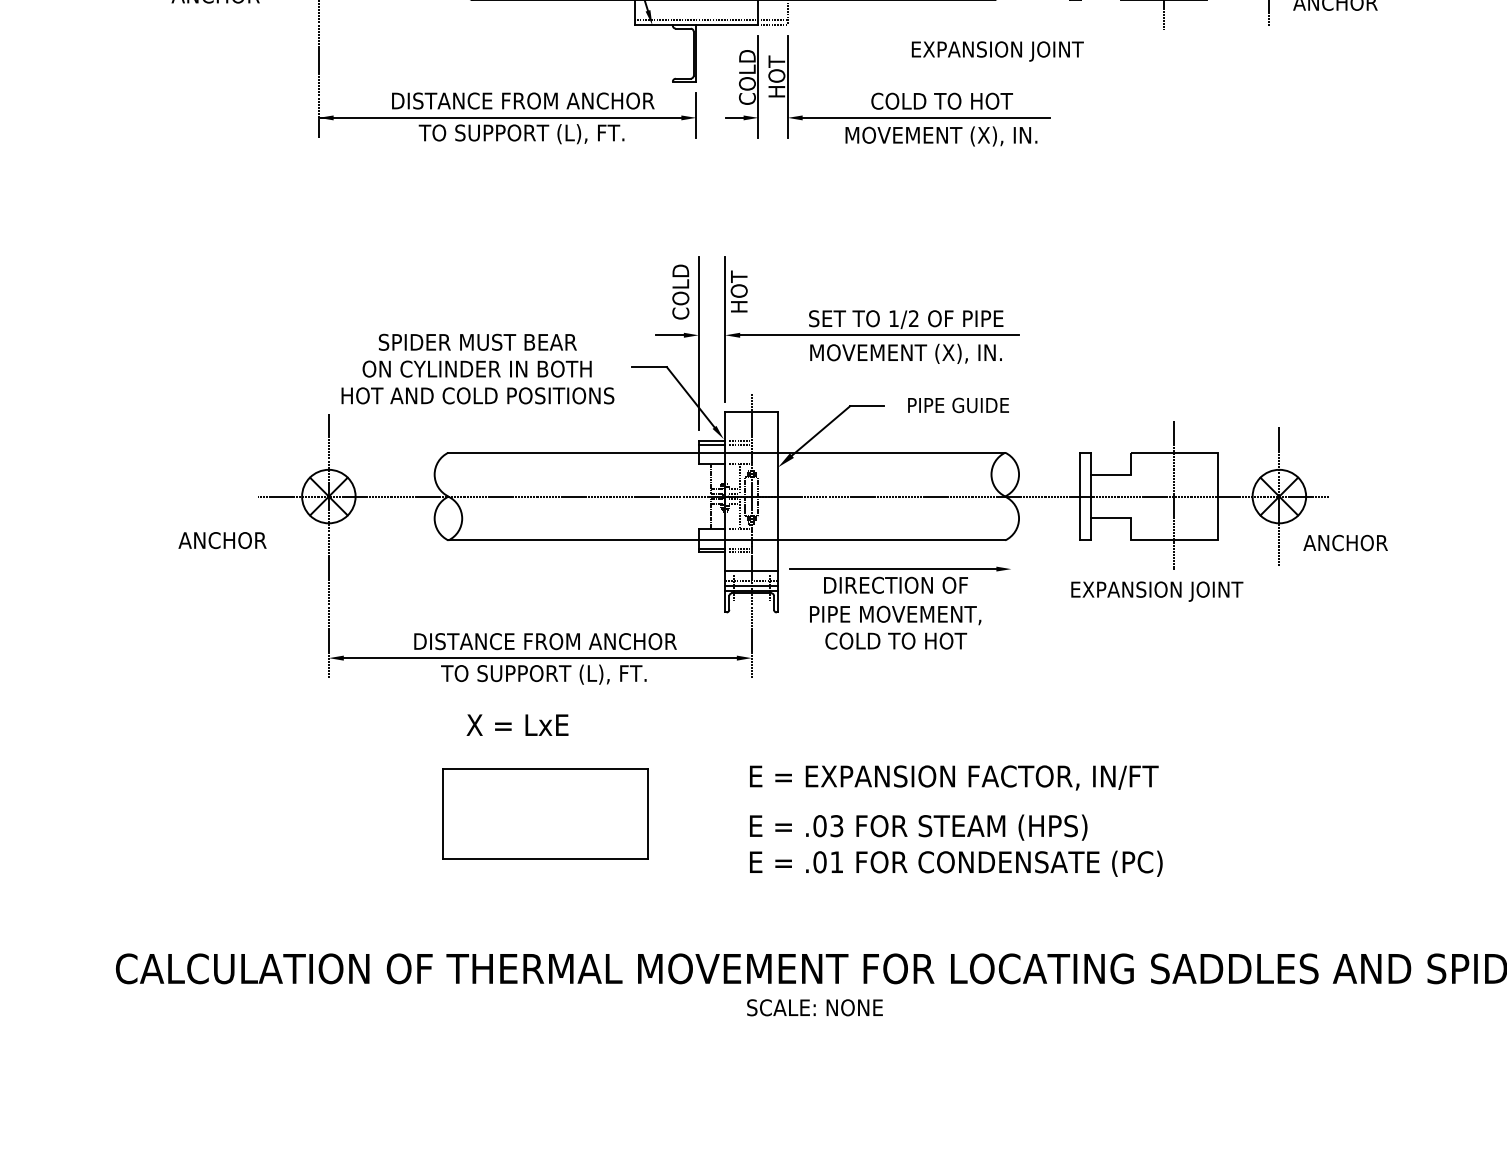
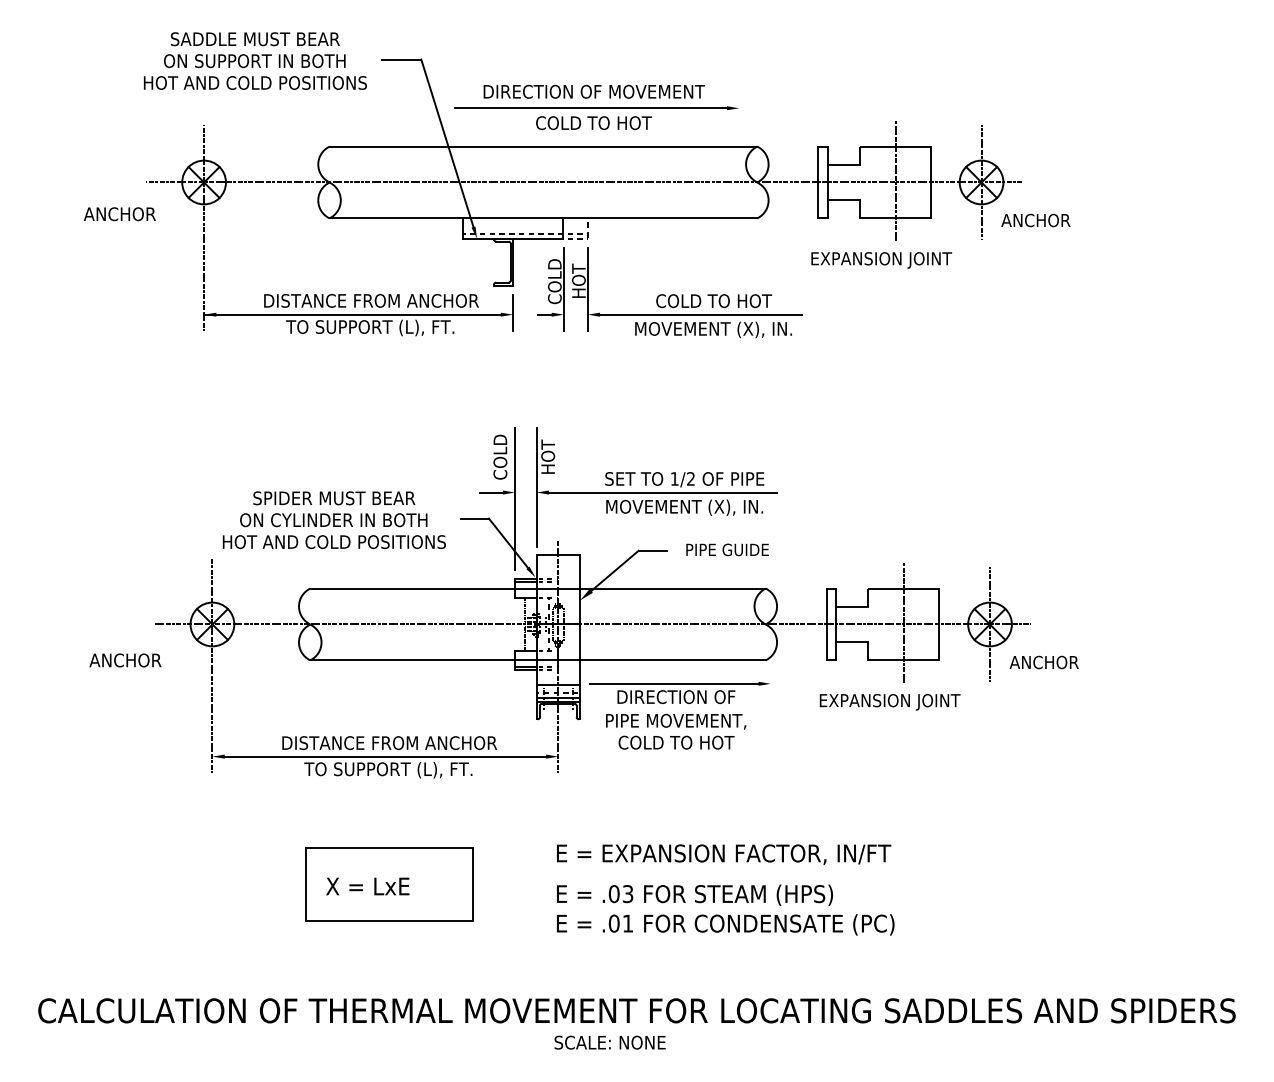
text: (997, 51) -> (881, 260), moved
text: (517, 725) -> (367, 886), moved

